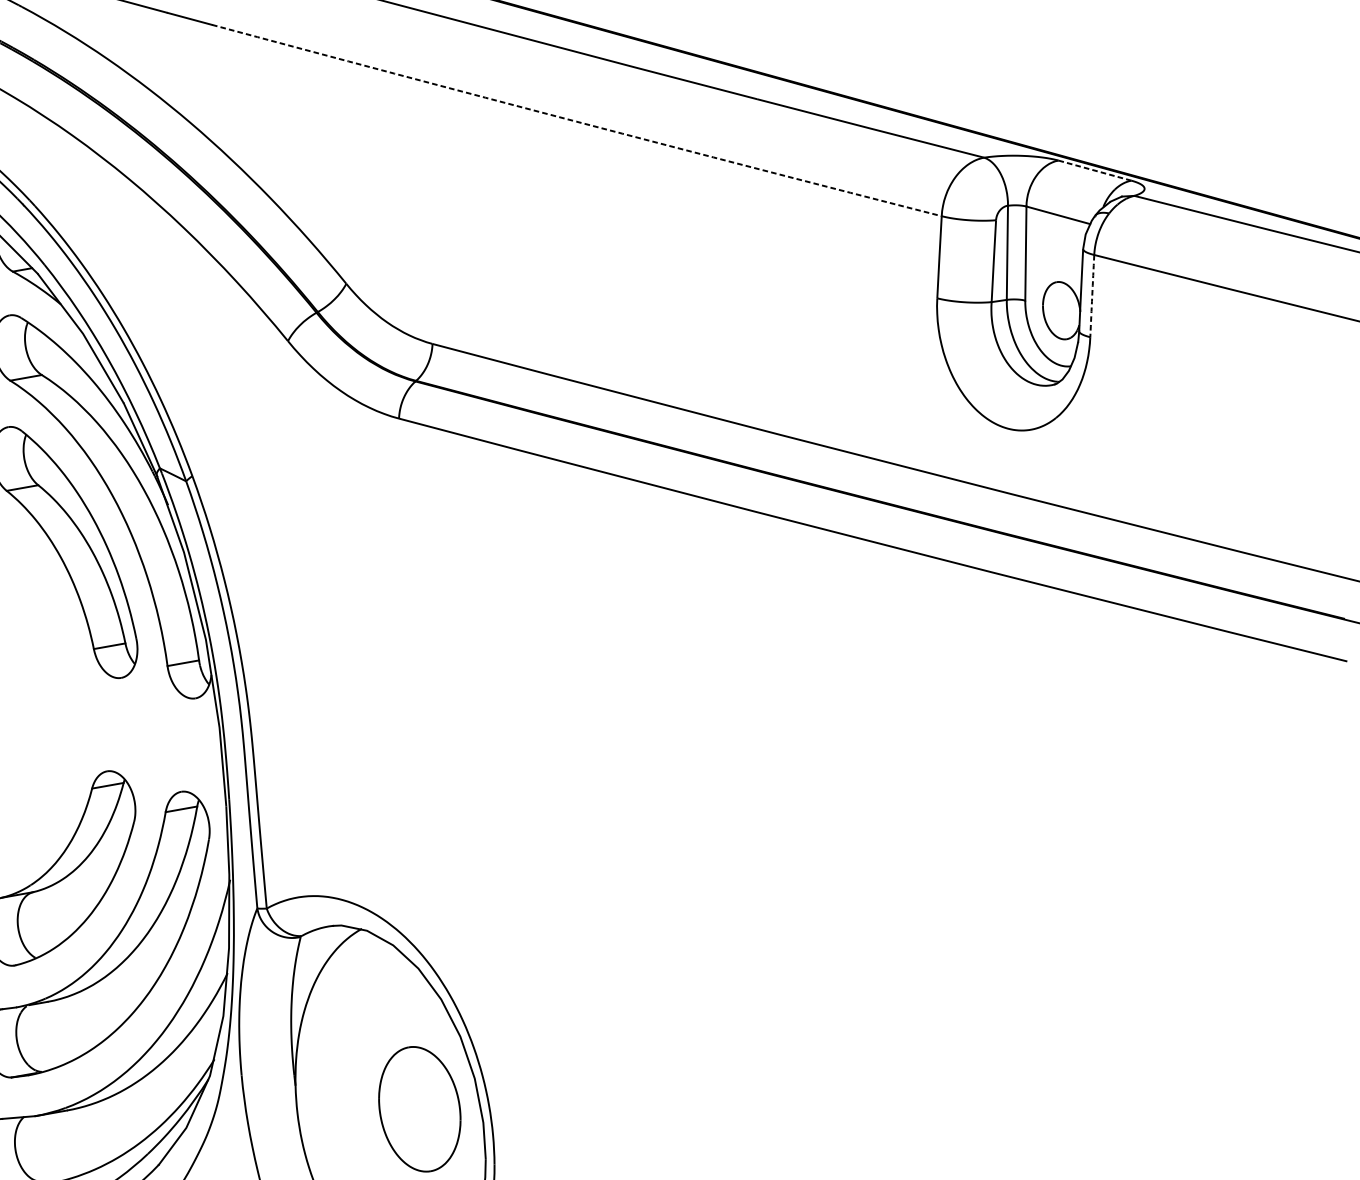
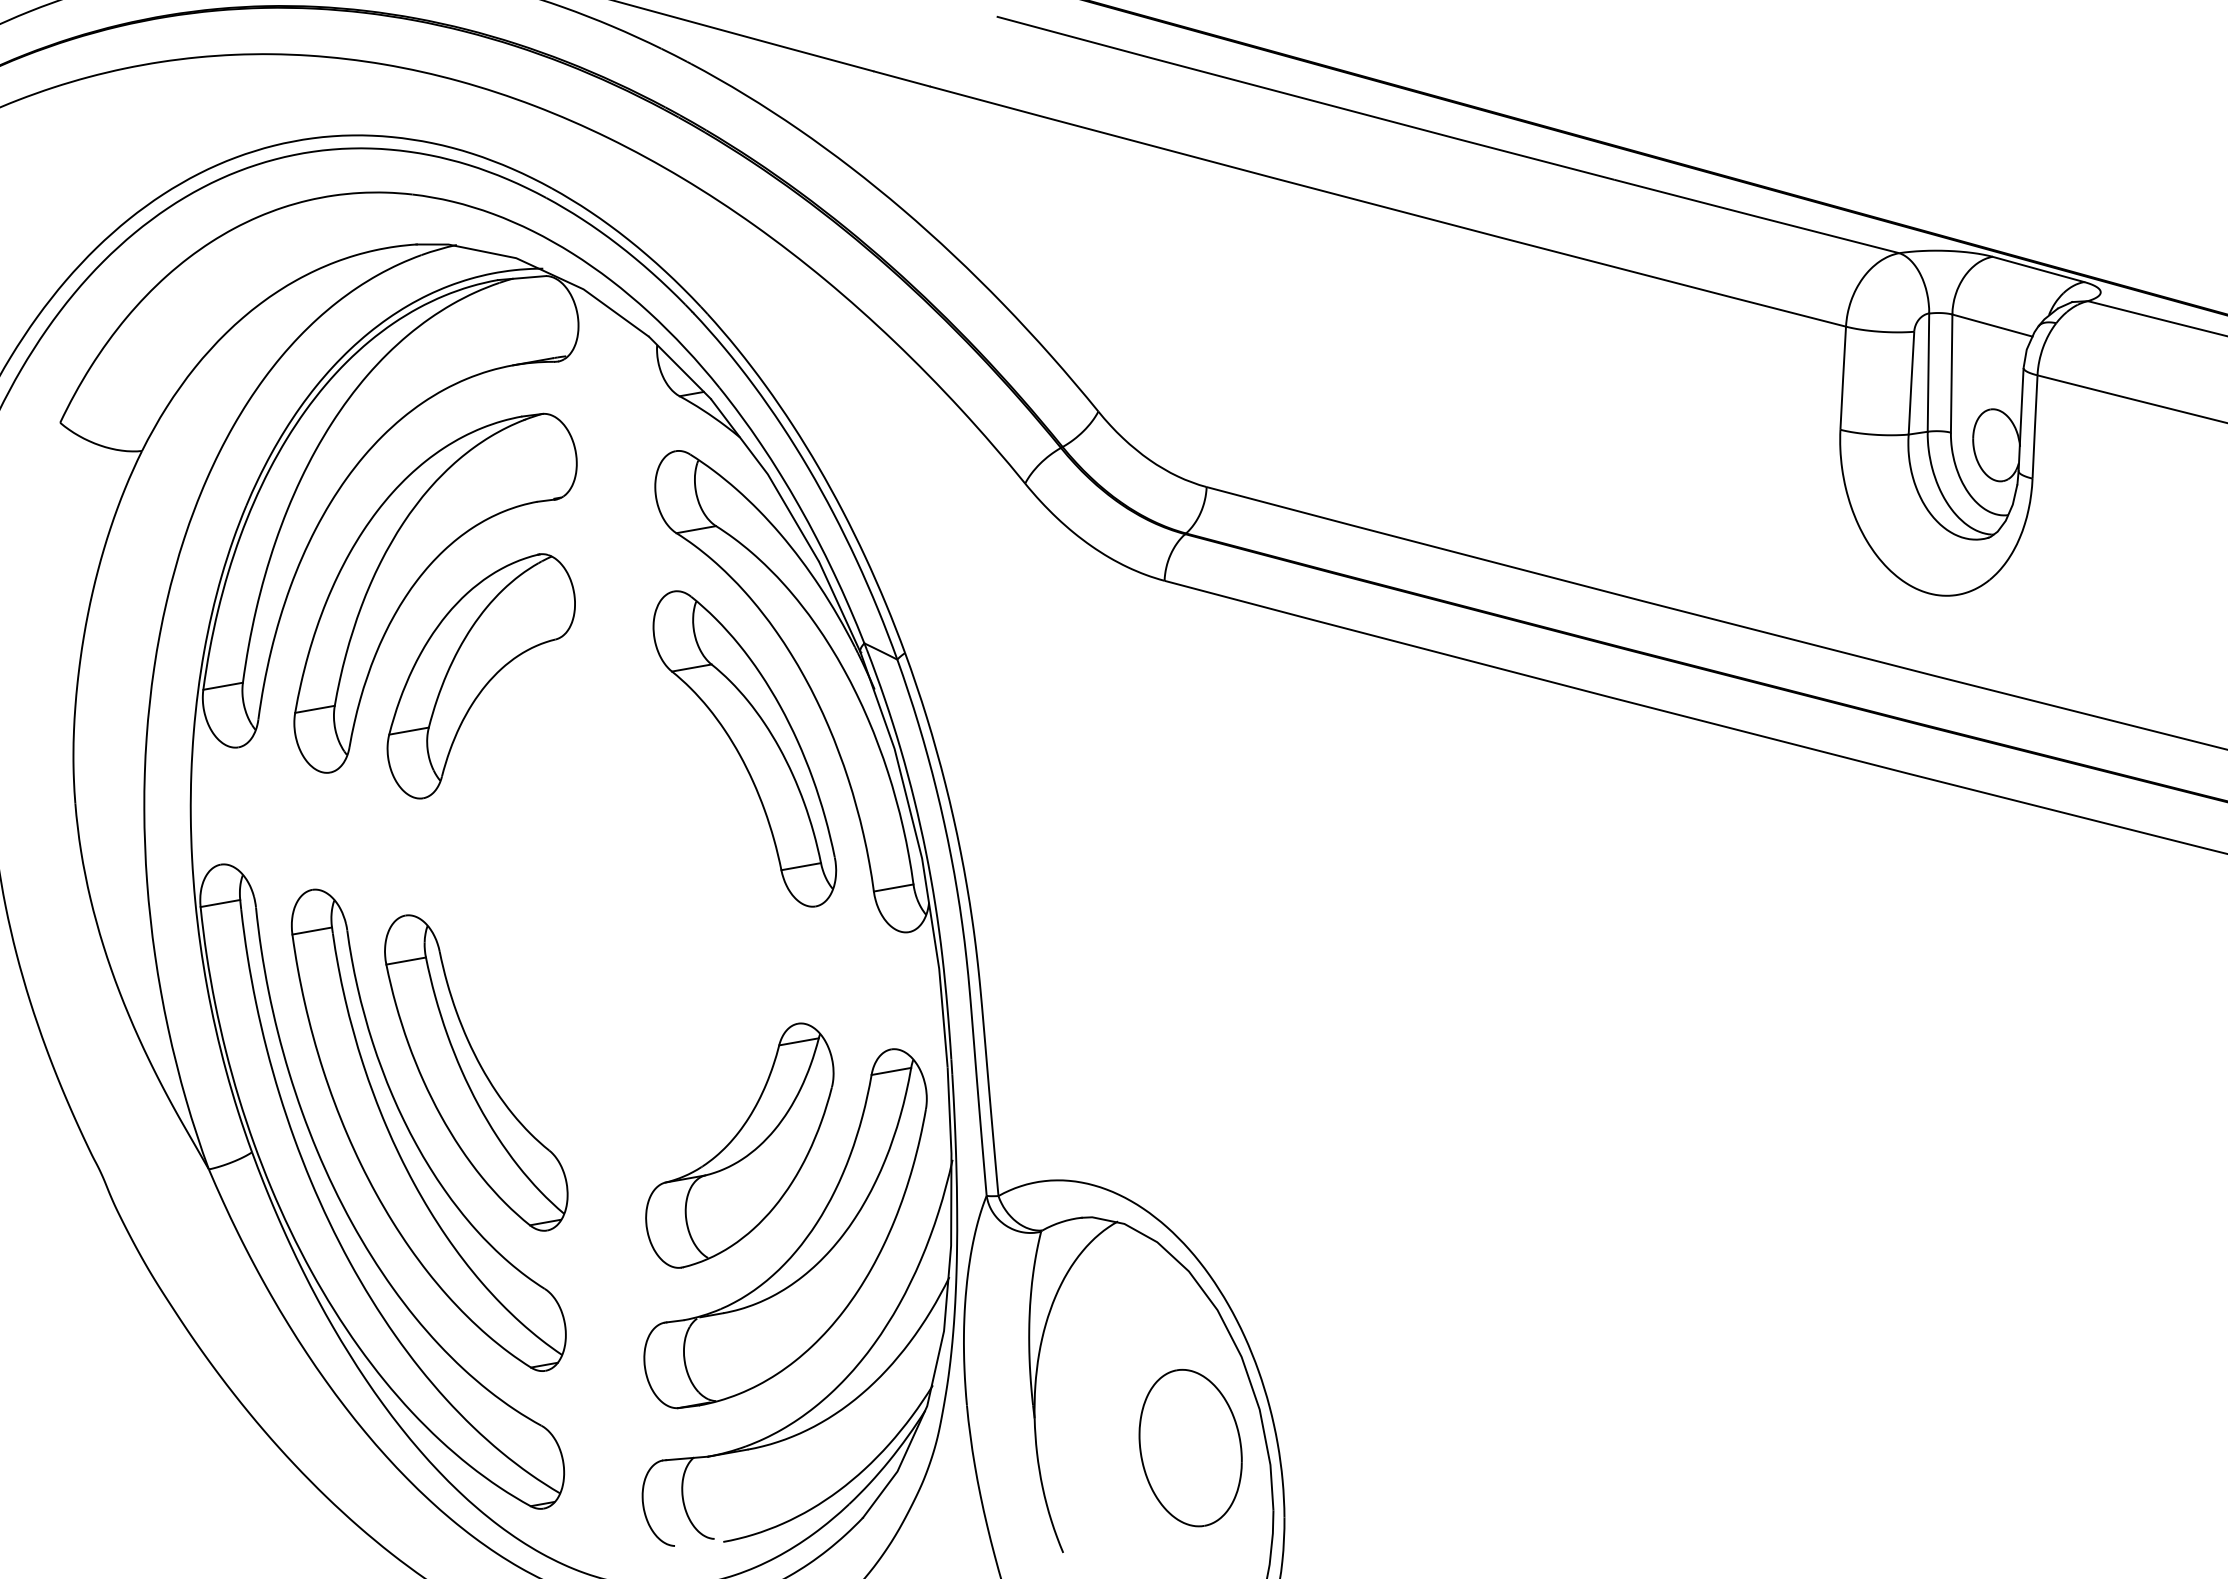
arc: (576, 122) -> (1387, 208), dashed -> solid
line: (1095, 170) -> (2038, 269), dashed -> solid
arc: (1091, 296) -> (2034, 427), dashed -> solid

